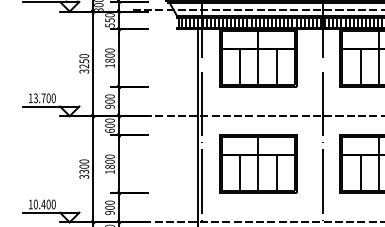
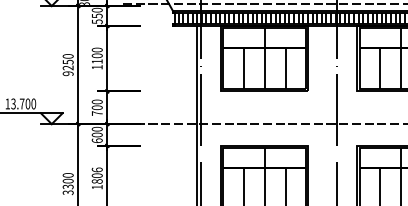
text: (109, 60) -> (96, 61), 1800 -> 1100
text: (84, 71) -> (68, 73), 3250 -> 9250
text: (109, 106) -> (96, 113), 900 -> 700
text: (109, 156) -> (96, 169), 1800 -> 1806

